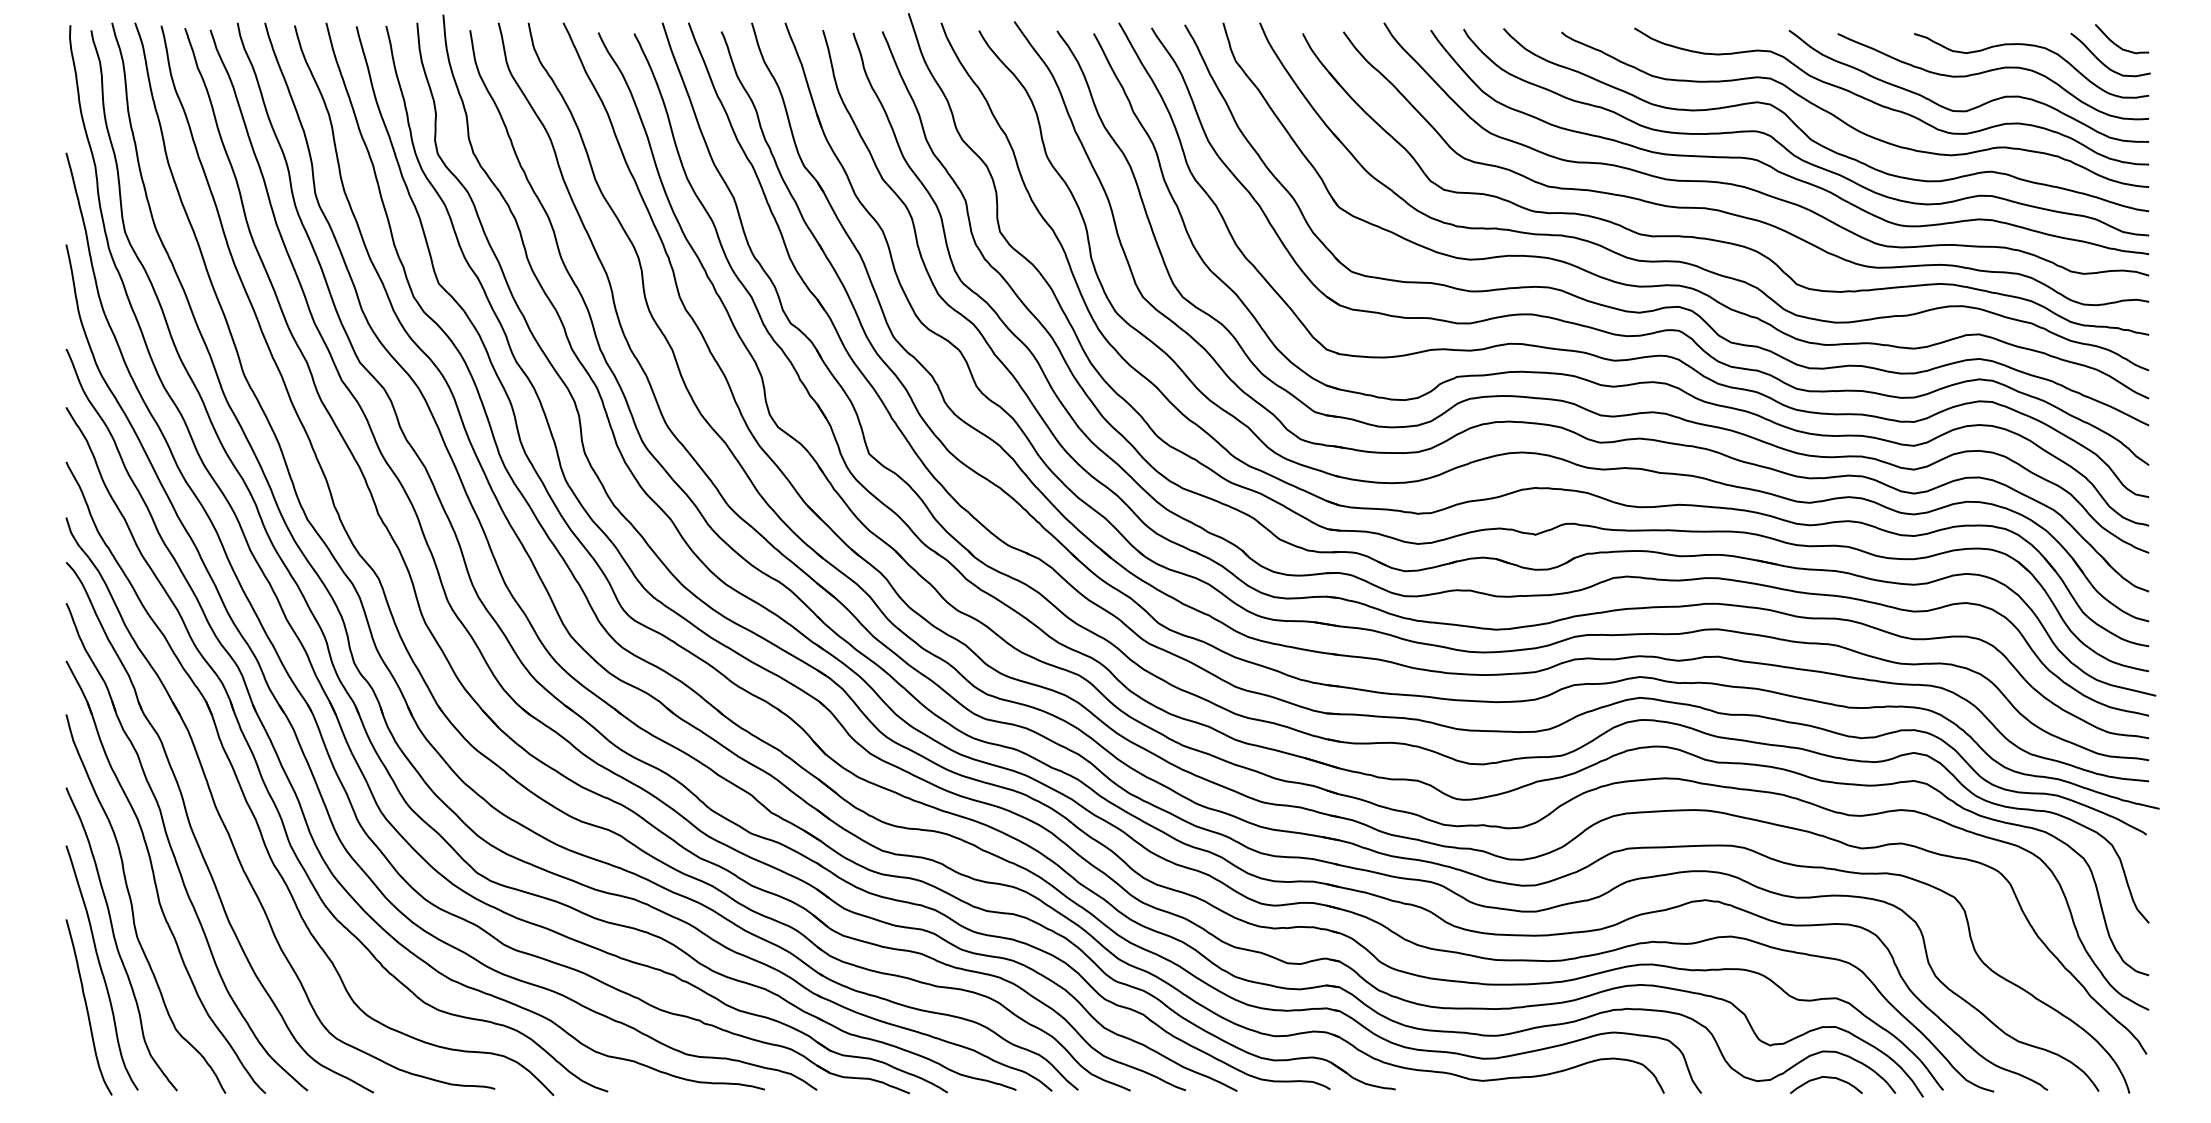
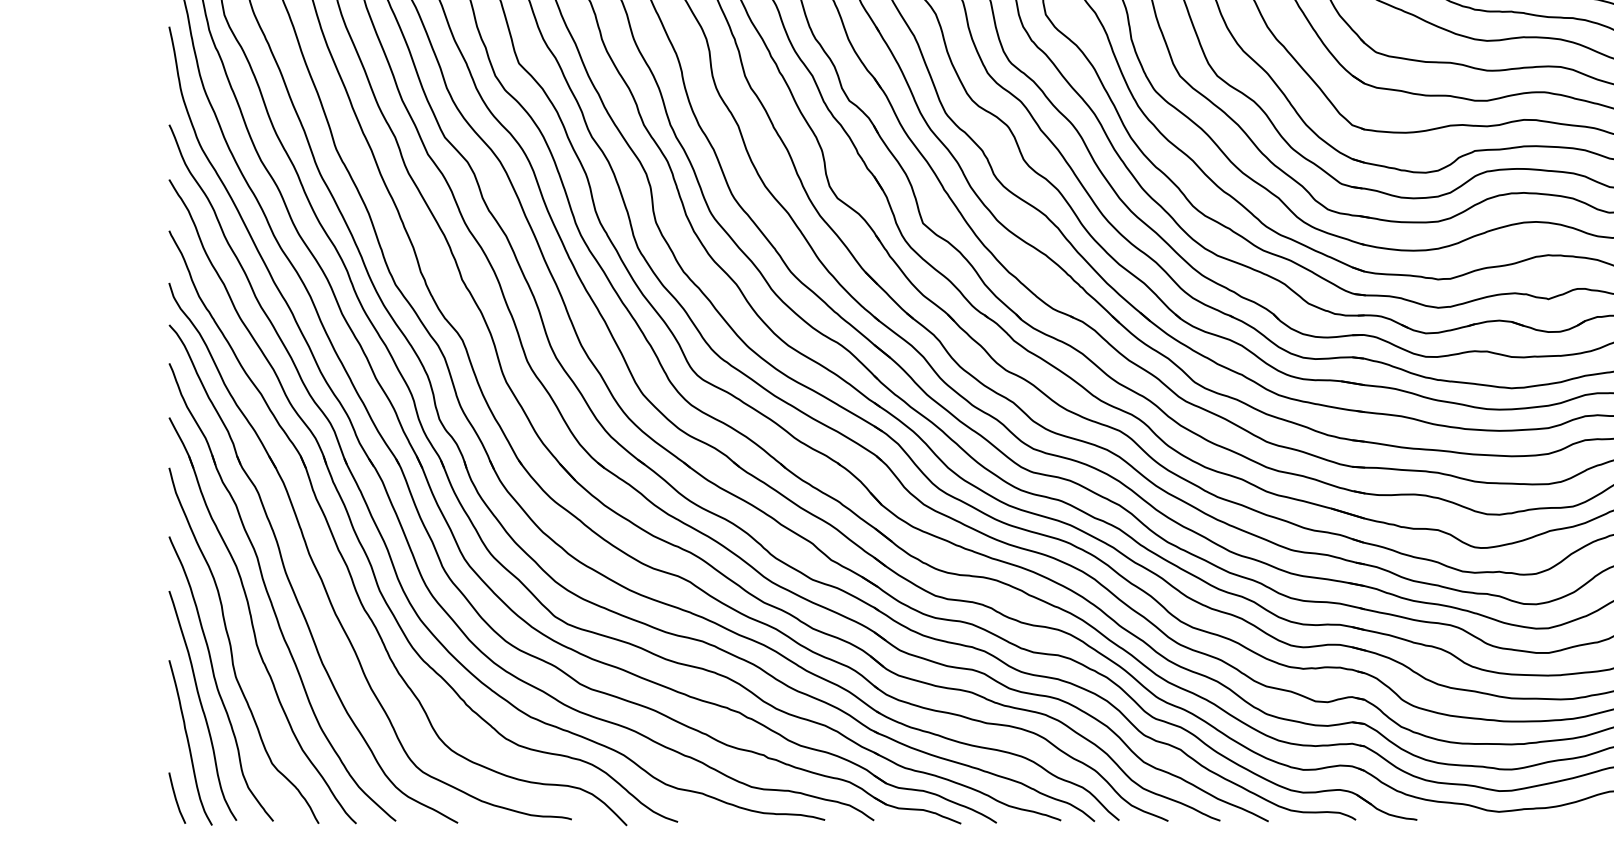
curve: (73, 1066) -> (176, 798), added

